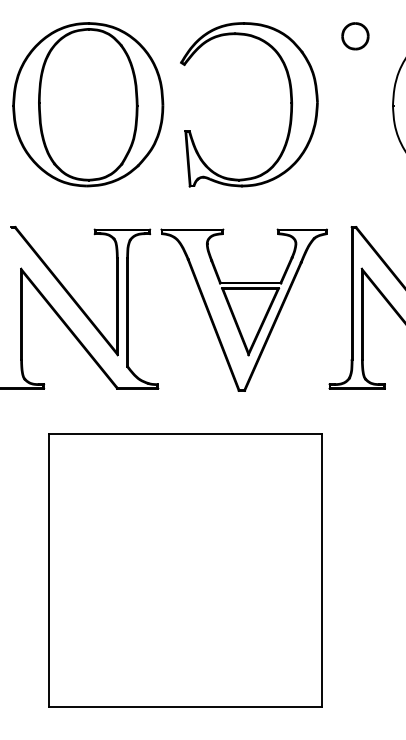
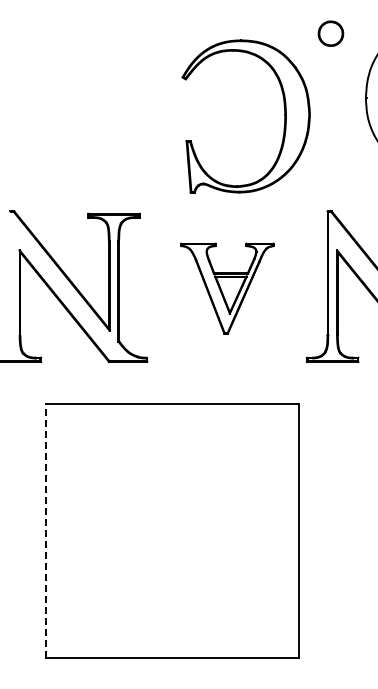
part: (87, 104) -> (81, 97), removed
part: (290, 104) -> (284, 116), moved
part: (244, 309) -> (227, 288), size x0.6
line: (48, 570) -> (45, 531), solid -> dashed

